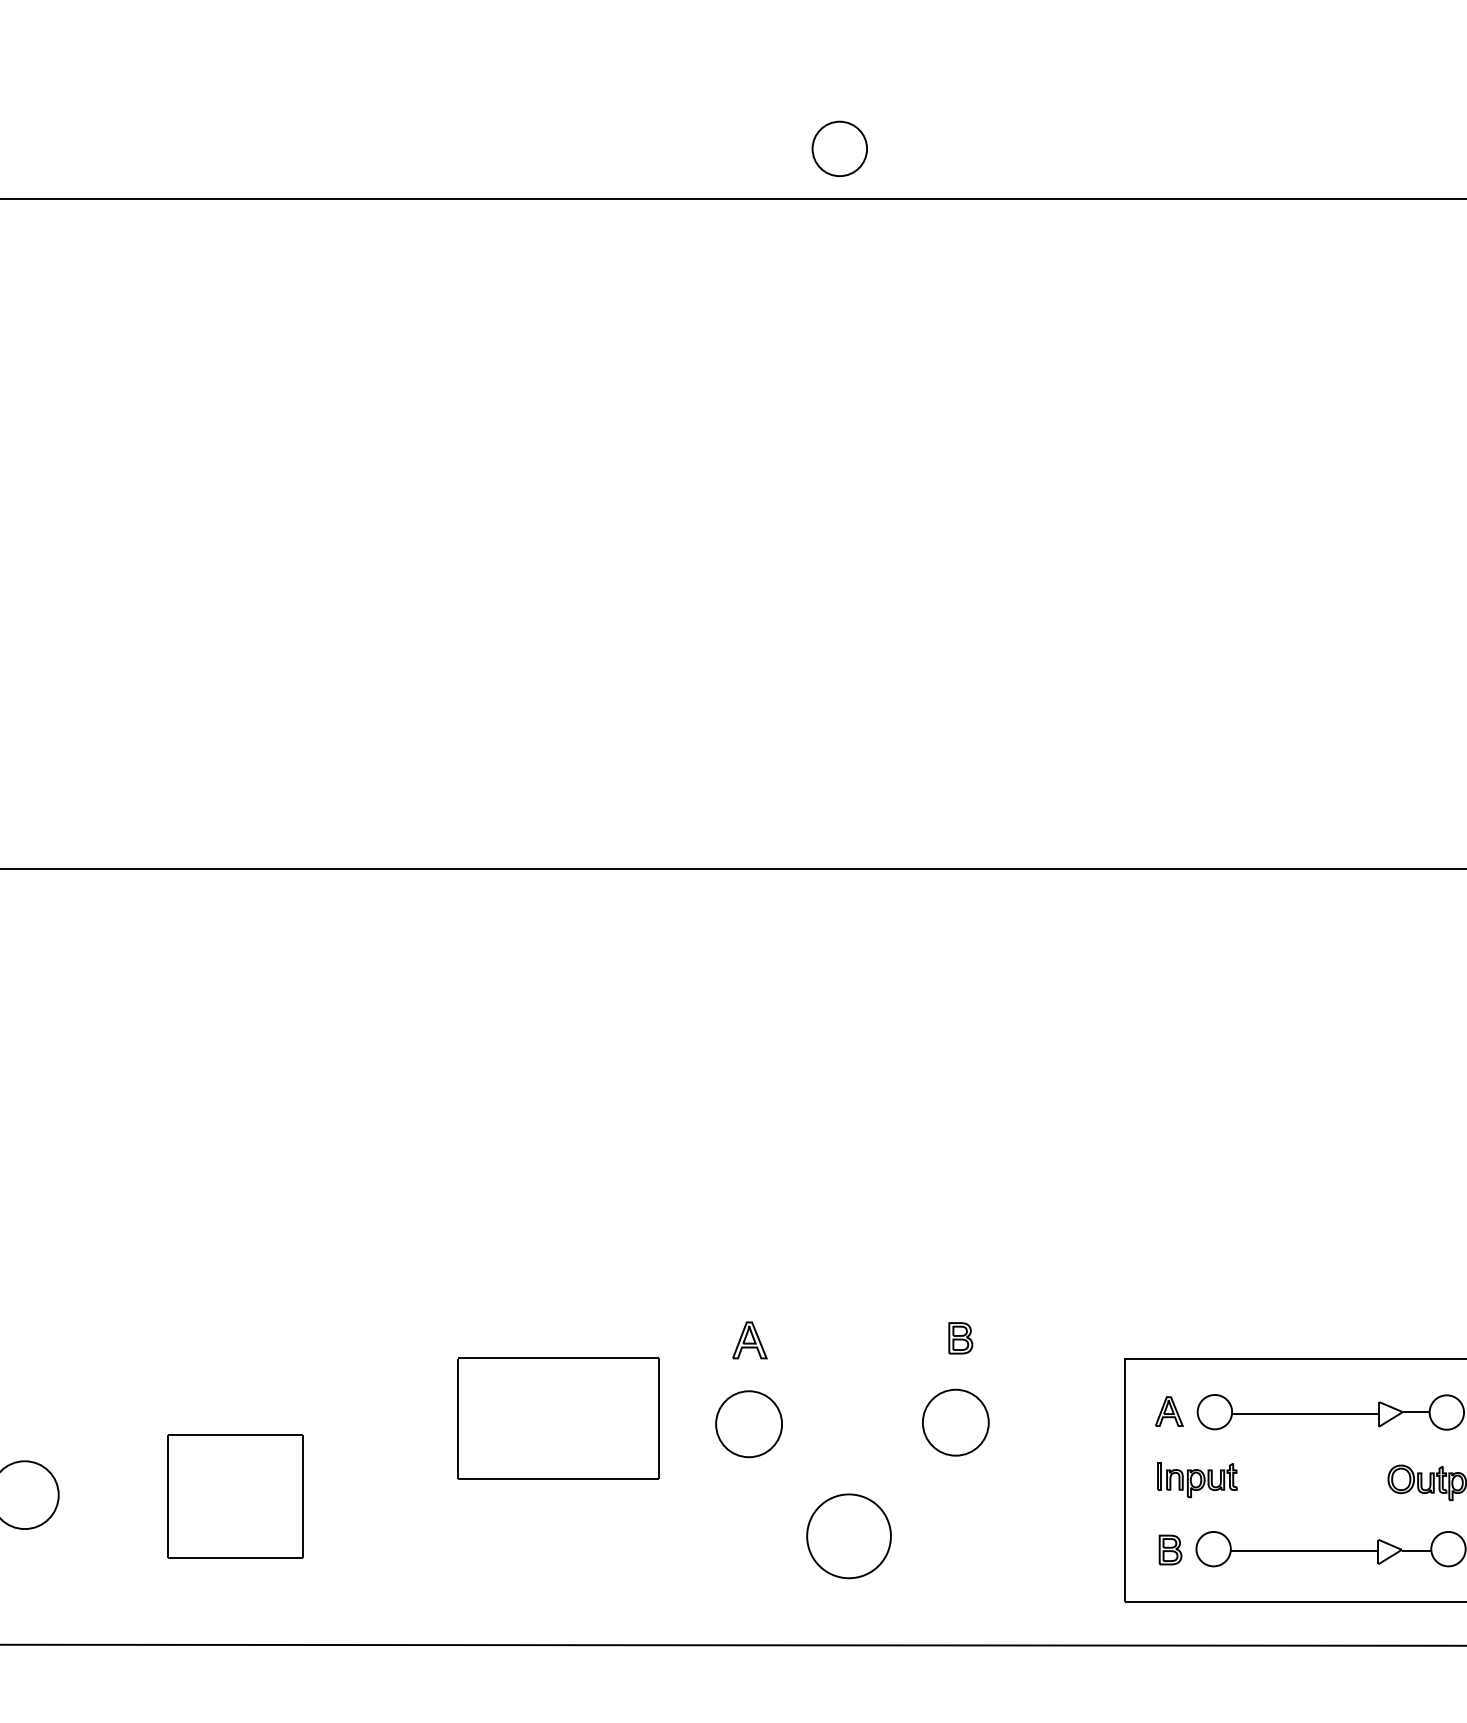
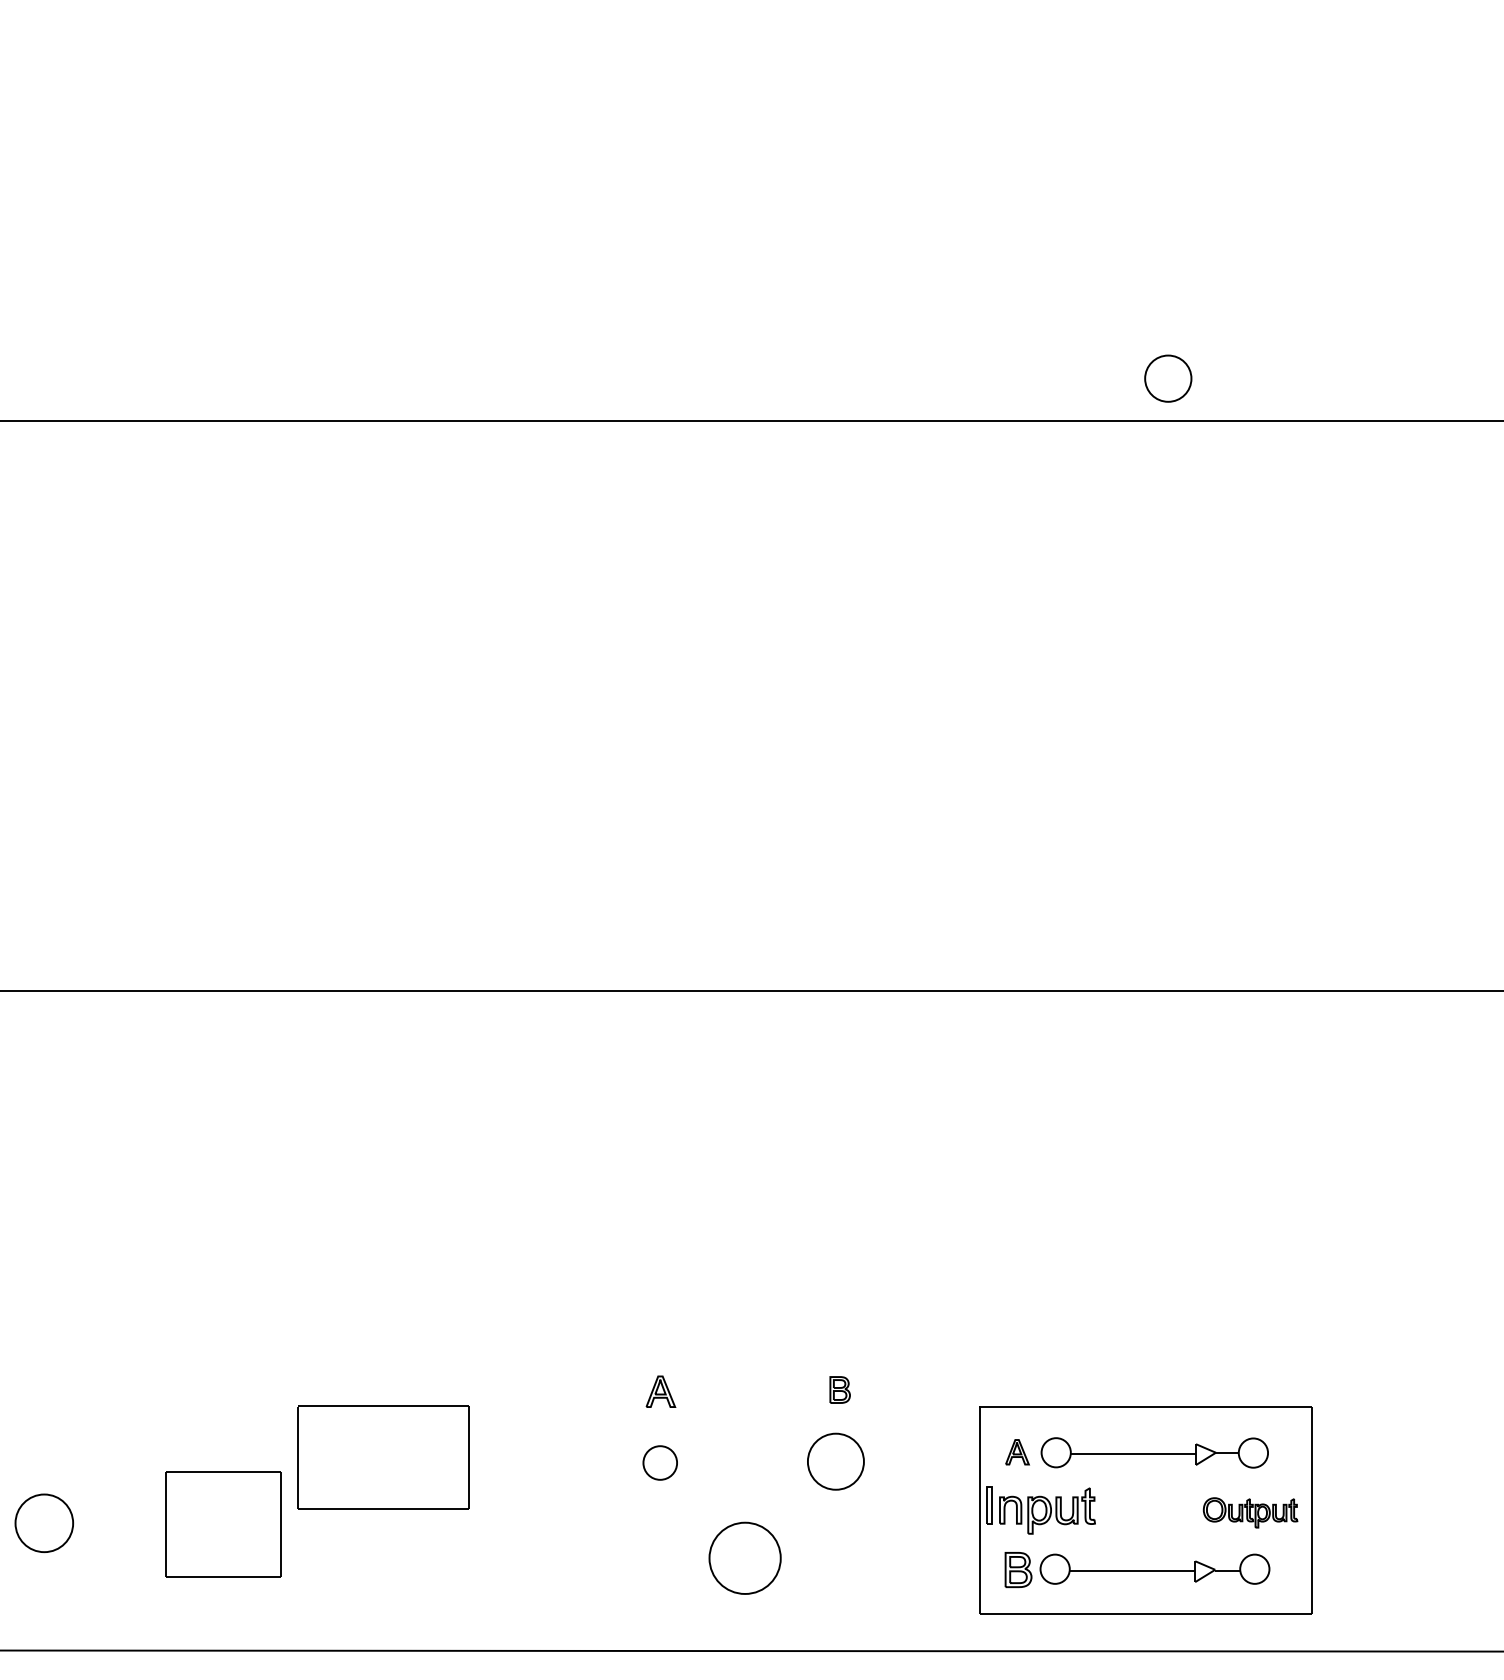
part: (840, 148) -> (1168, 378), moved
part: (558, 1417) -> (383, 1457), moved
part: (749, 1423) -> (660, 1462), size x0.6
part: (1197, 1480) -> (1041, 1510), size x1.6
part: (1170, 1549) -> (1018, 1569), size x1.4

